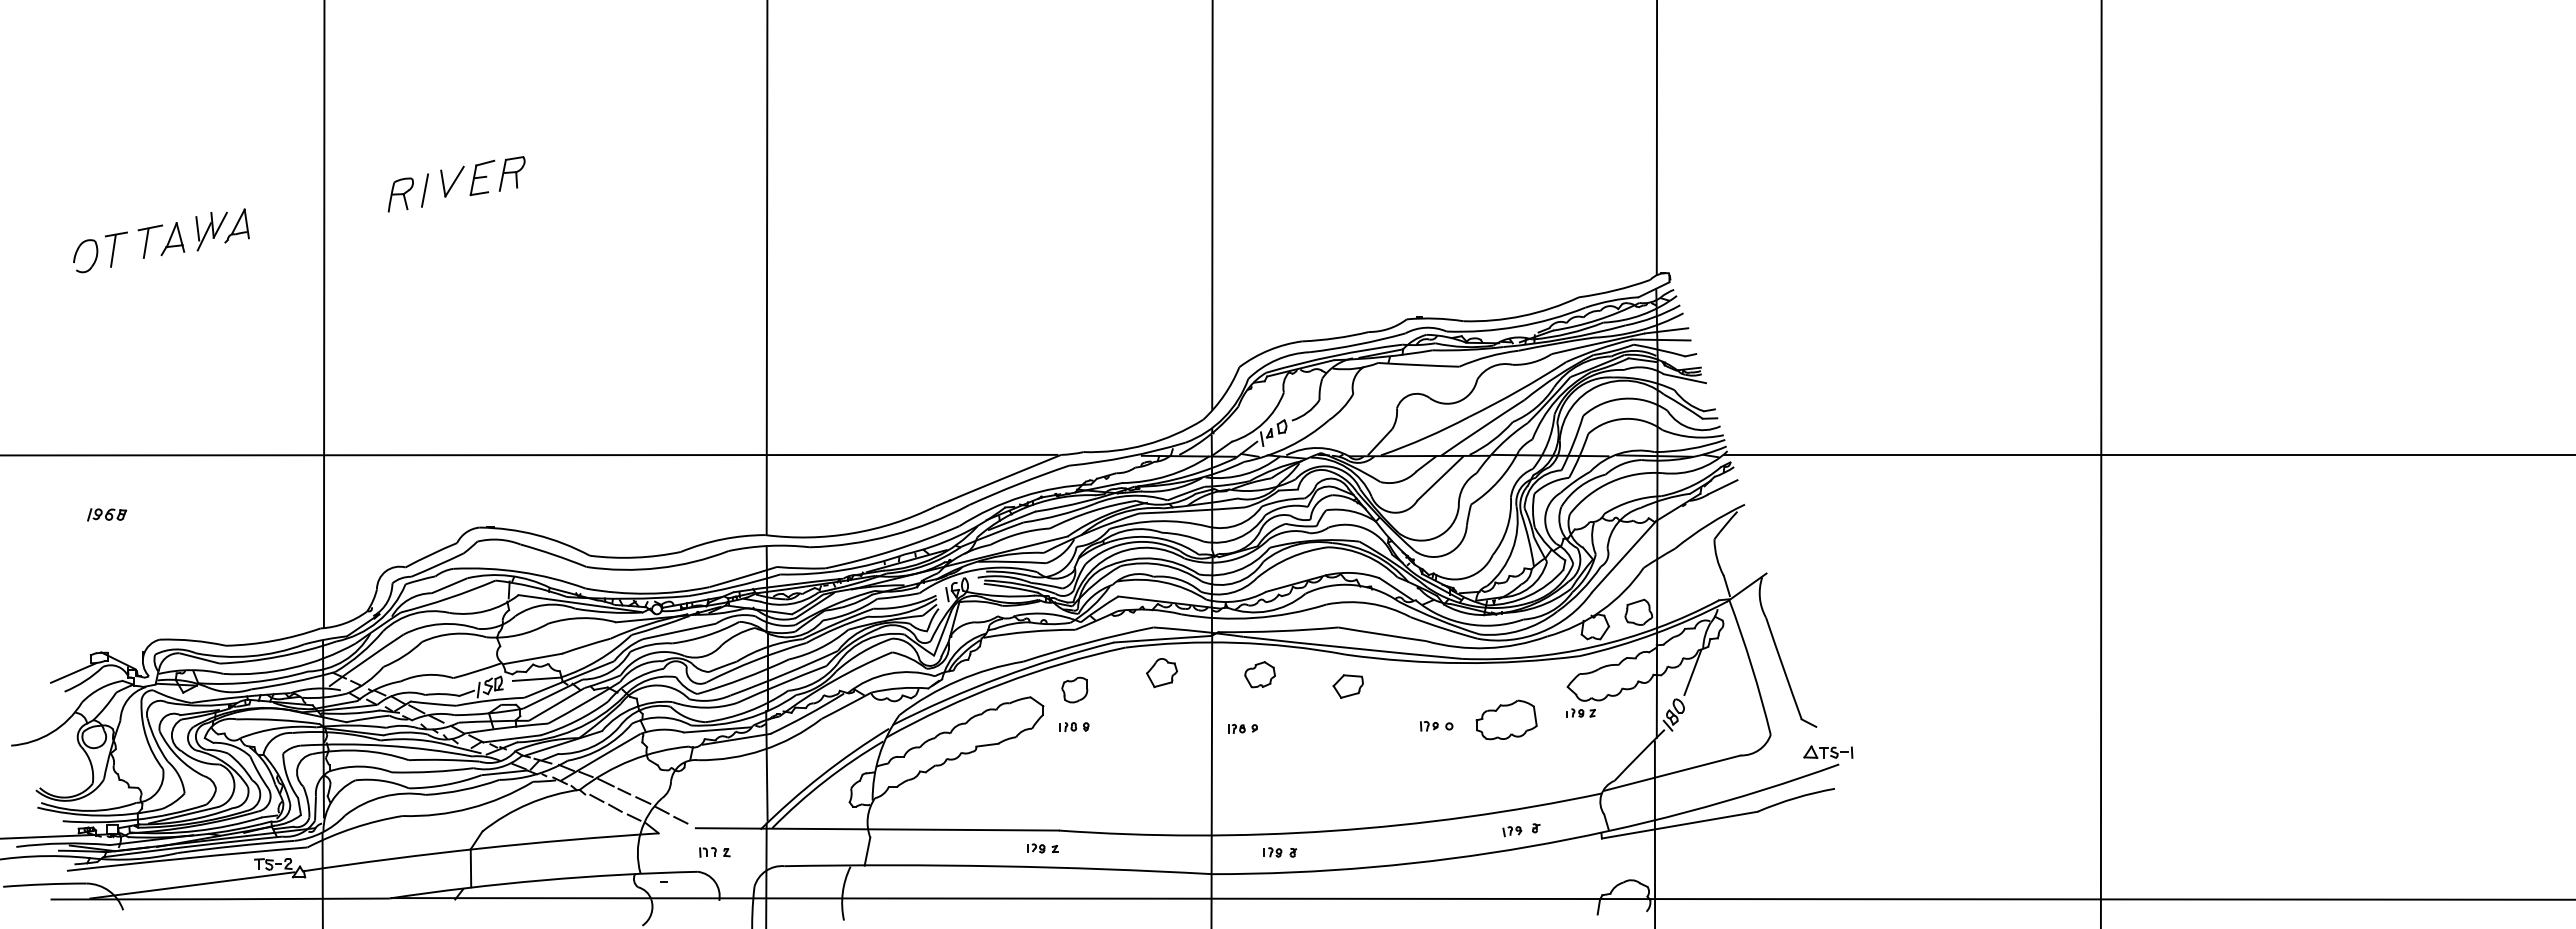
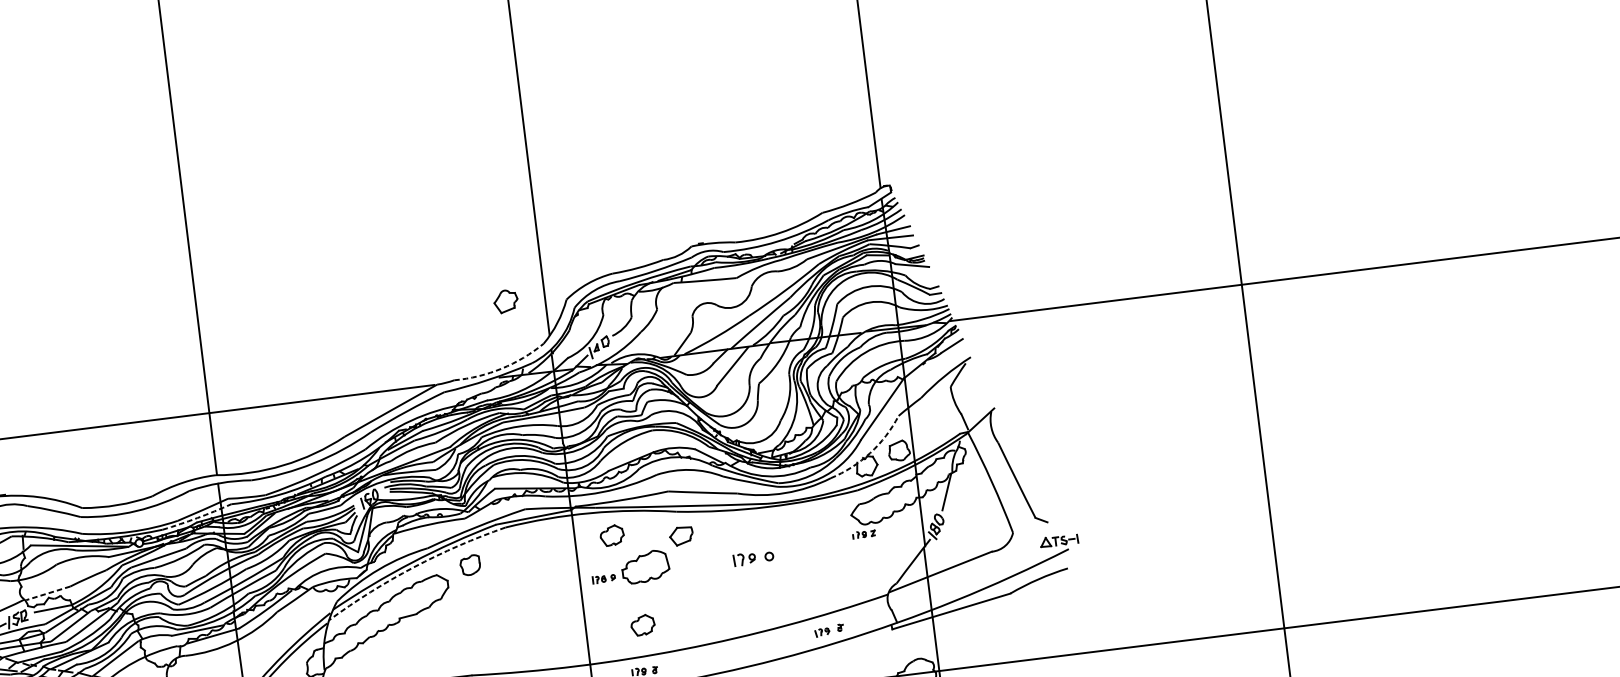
arc: (1145, 444) -> (501, 368), solid -> dashed
arc: (734, 586) -> (197, 517), solid -> dashed
arc: (1601, 610) -> (870, 452), solid -> dashed
line: (533, 658) -> (48, 593), solid -> dashed
part: (1161, 673) -> (505, 301), moved
arc: (1002, 683) -> (413, 567), solid -> dashed
part: (1506, 719) -> (645, 566), moved
part: (1074, 726) -> (473, 593), removed
part: (1436, 726) -> (753, 558), size x1.6
part: (1284, 793) -> (642, 625), added

